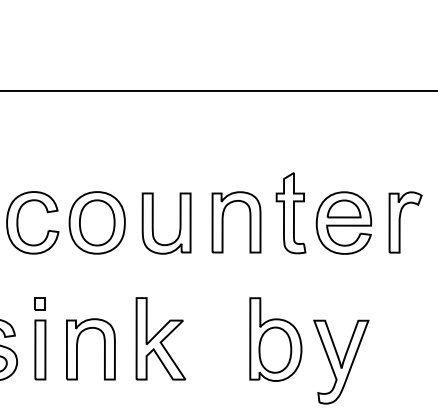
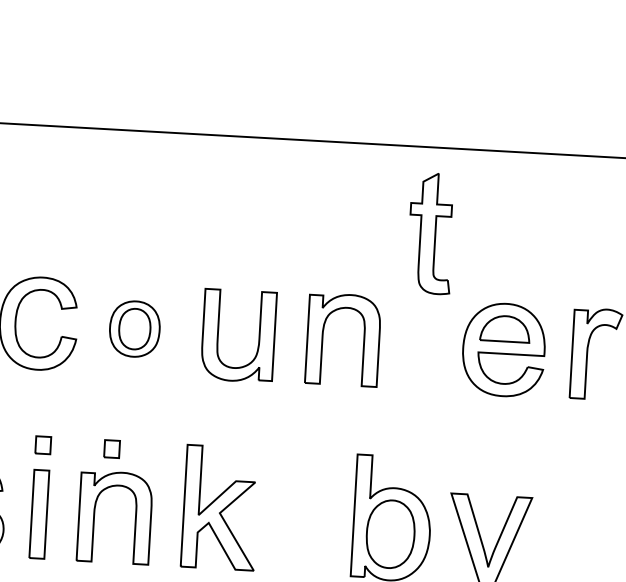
part: (290, 213) -> (430, 233), moved
part: (96, 222) -> (133, 328), size x0.6
part: (85, 303) -> (110, 448), added

